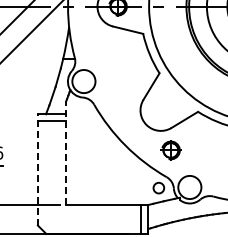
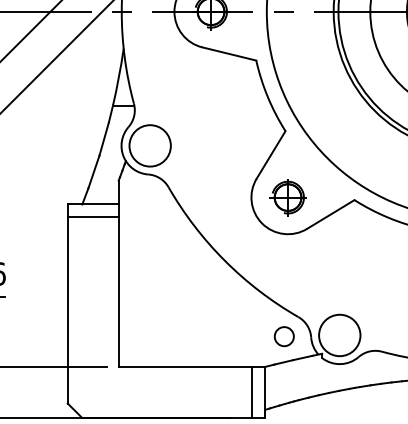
part: (170, 150) -> (287, 197), moved
line: (66, 152) -> (118, 272), dashed -> solid
line: (37, 169) -> (67, 303), dashed -> solid

